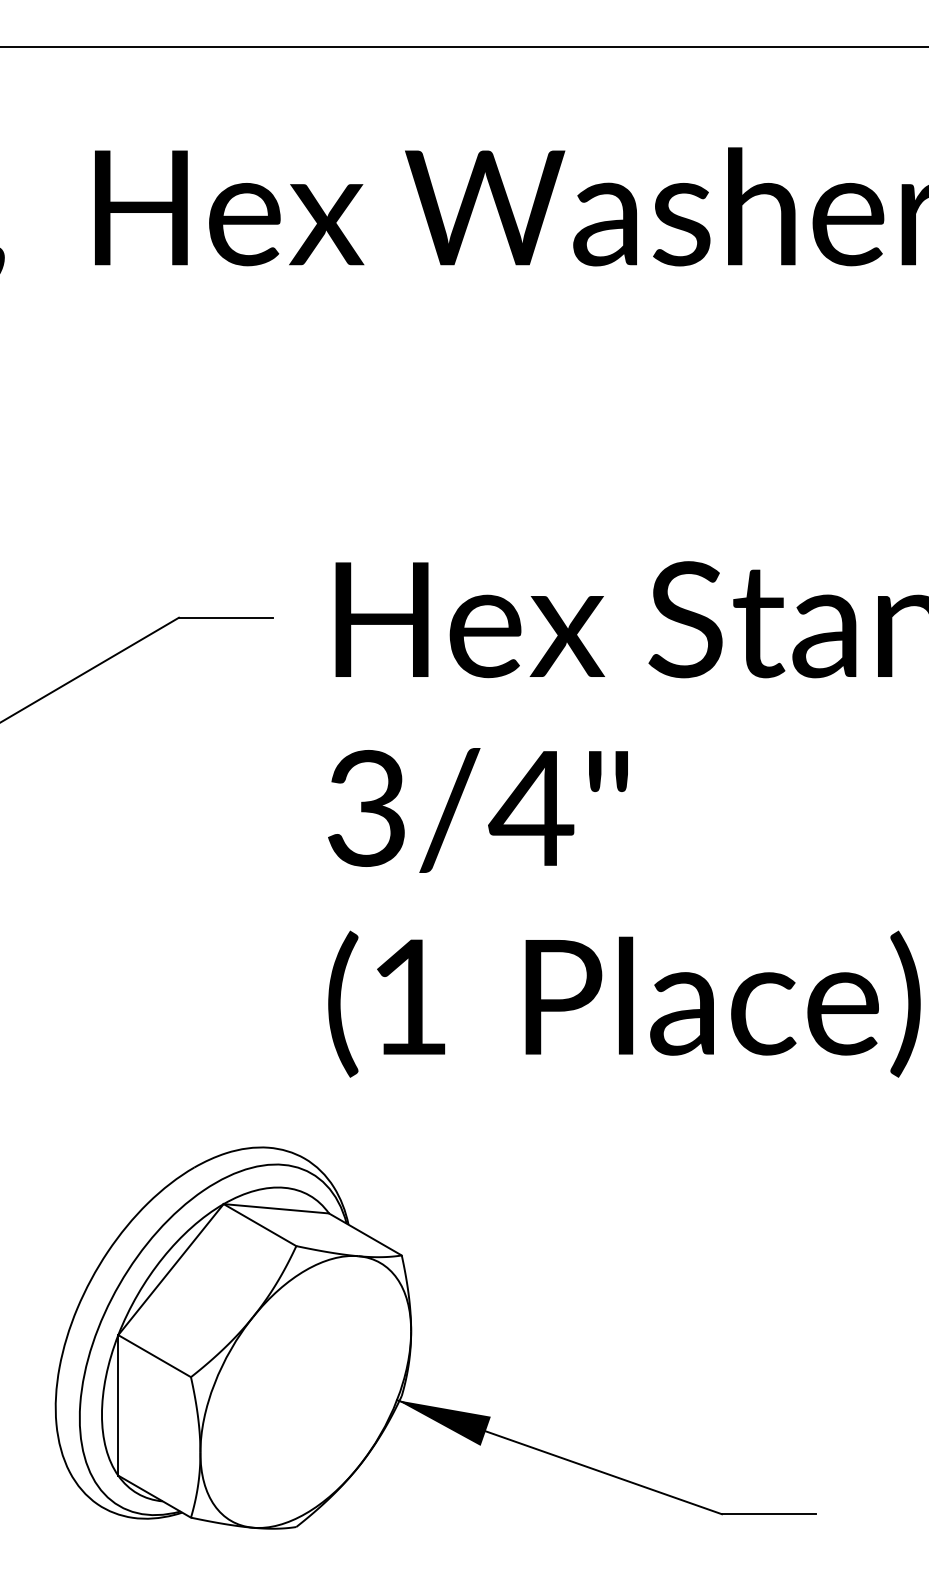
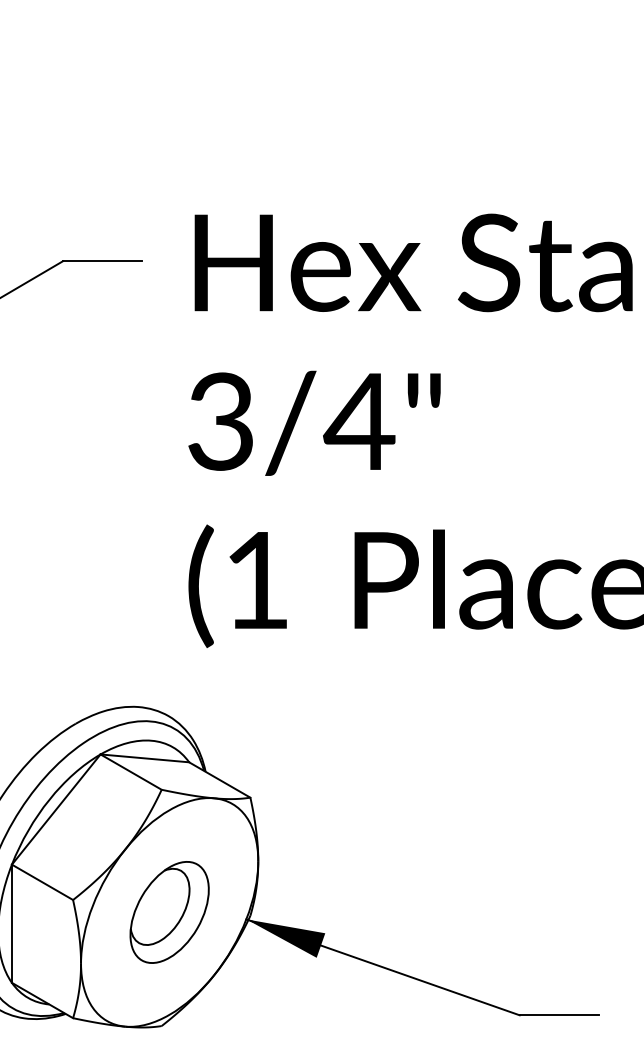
part: (305, 1391) -> (169, 912), added

